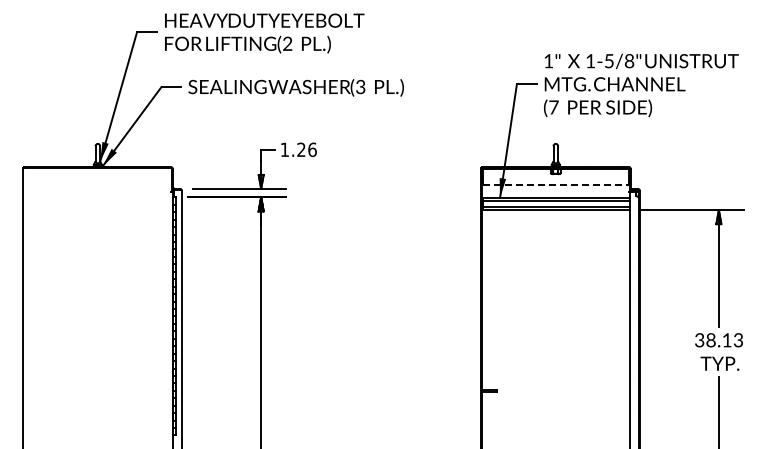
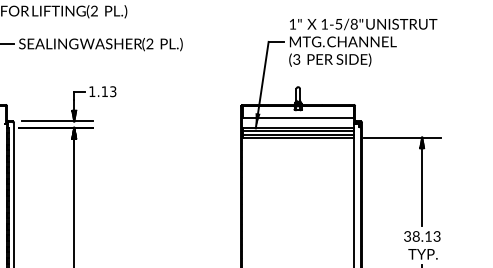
text: (360, 89) -> (149, 45), (3 -> (2
text: (553, 107) -> (296, 59), (7 -> (3
text: (306, 149) -> (108, 91), 1.26 -> 1.13
line: (556, 184) -> (298, 118), dashed -> solid

